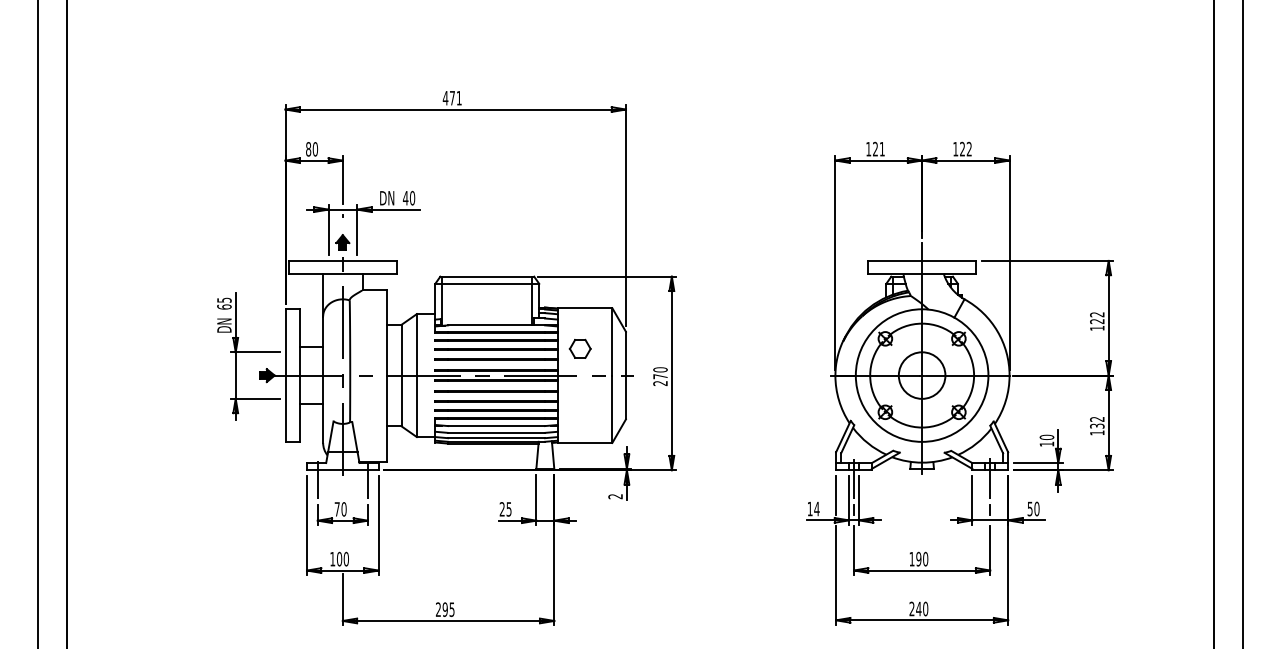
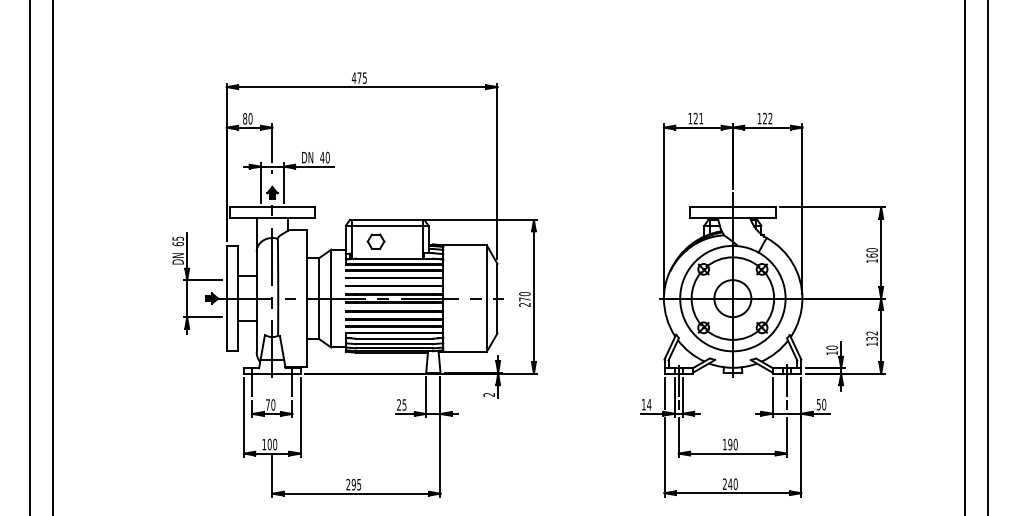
text: (458, 98) -> (364, 78), 471 -> 475
text: (1097, 318) -> (872, 253), 122 -> 160
part: (579, 348) -> (375, 241), moved

